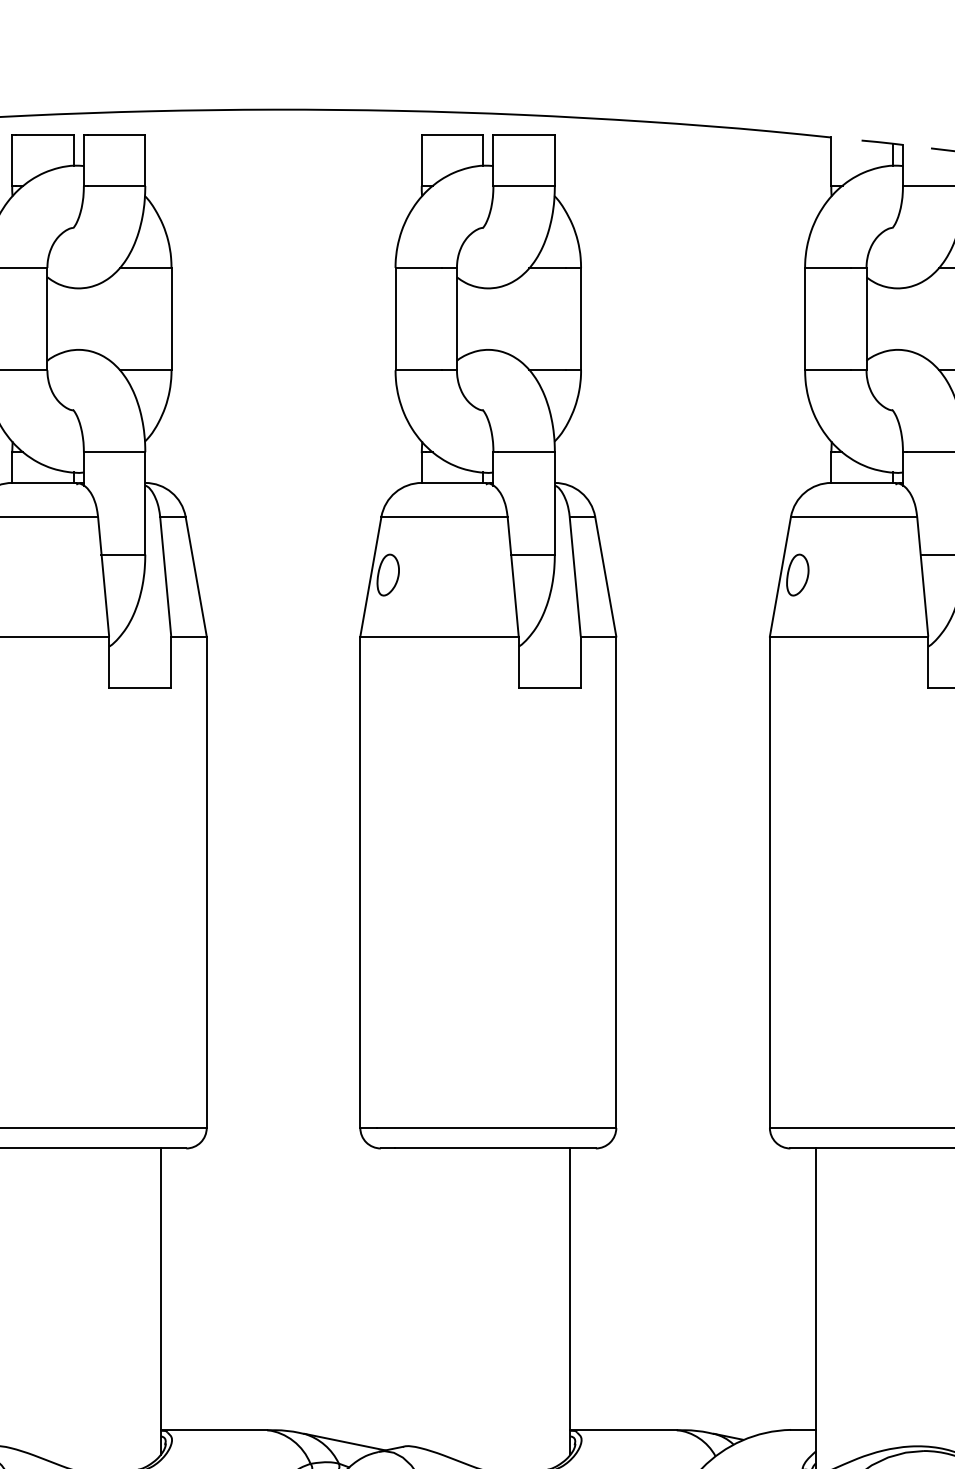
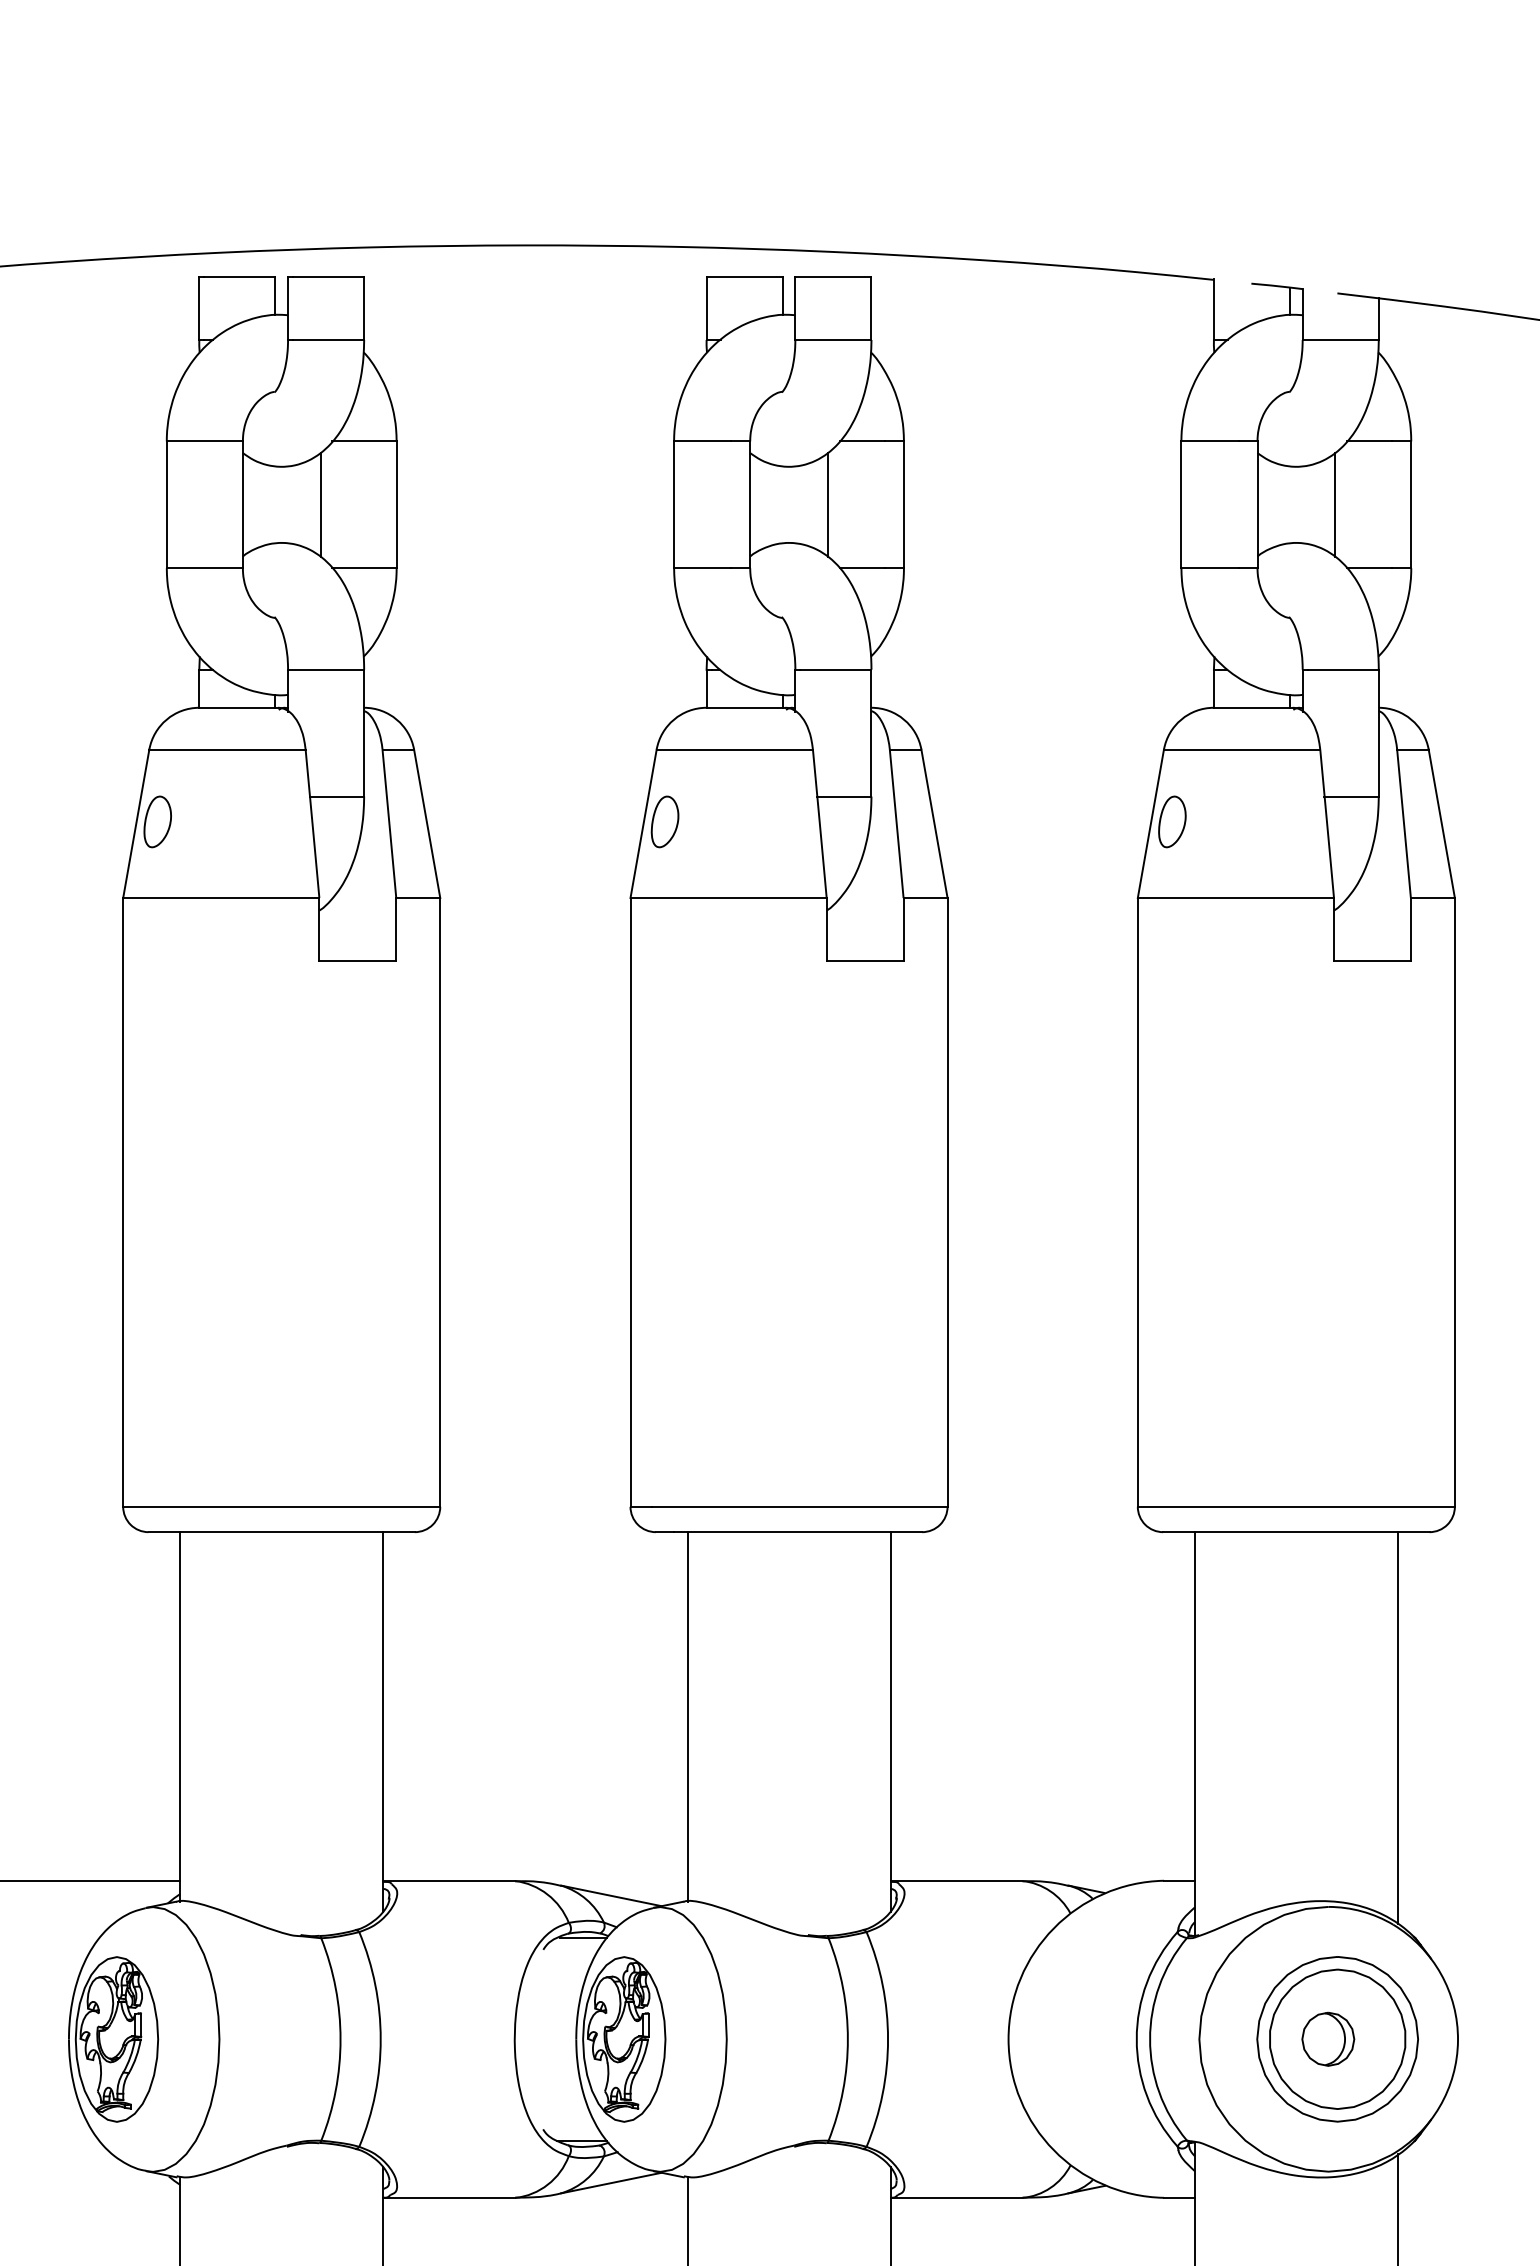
line: (110, 318) -> (320, 504), added
line: (519, 318) -> (827, 504), added
line: (929, 318) -> (1335, 504), added
line: (406, 1297) -> (687, 1716), added

